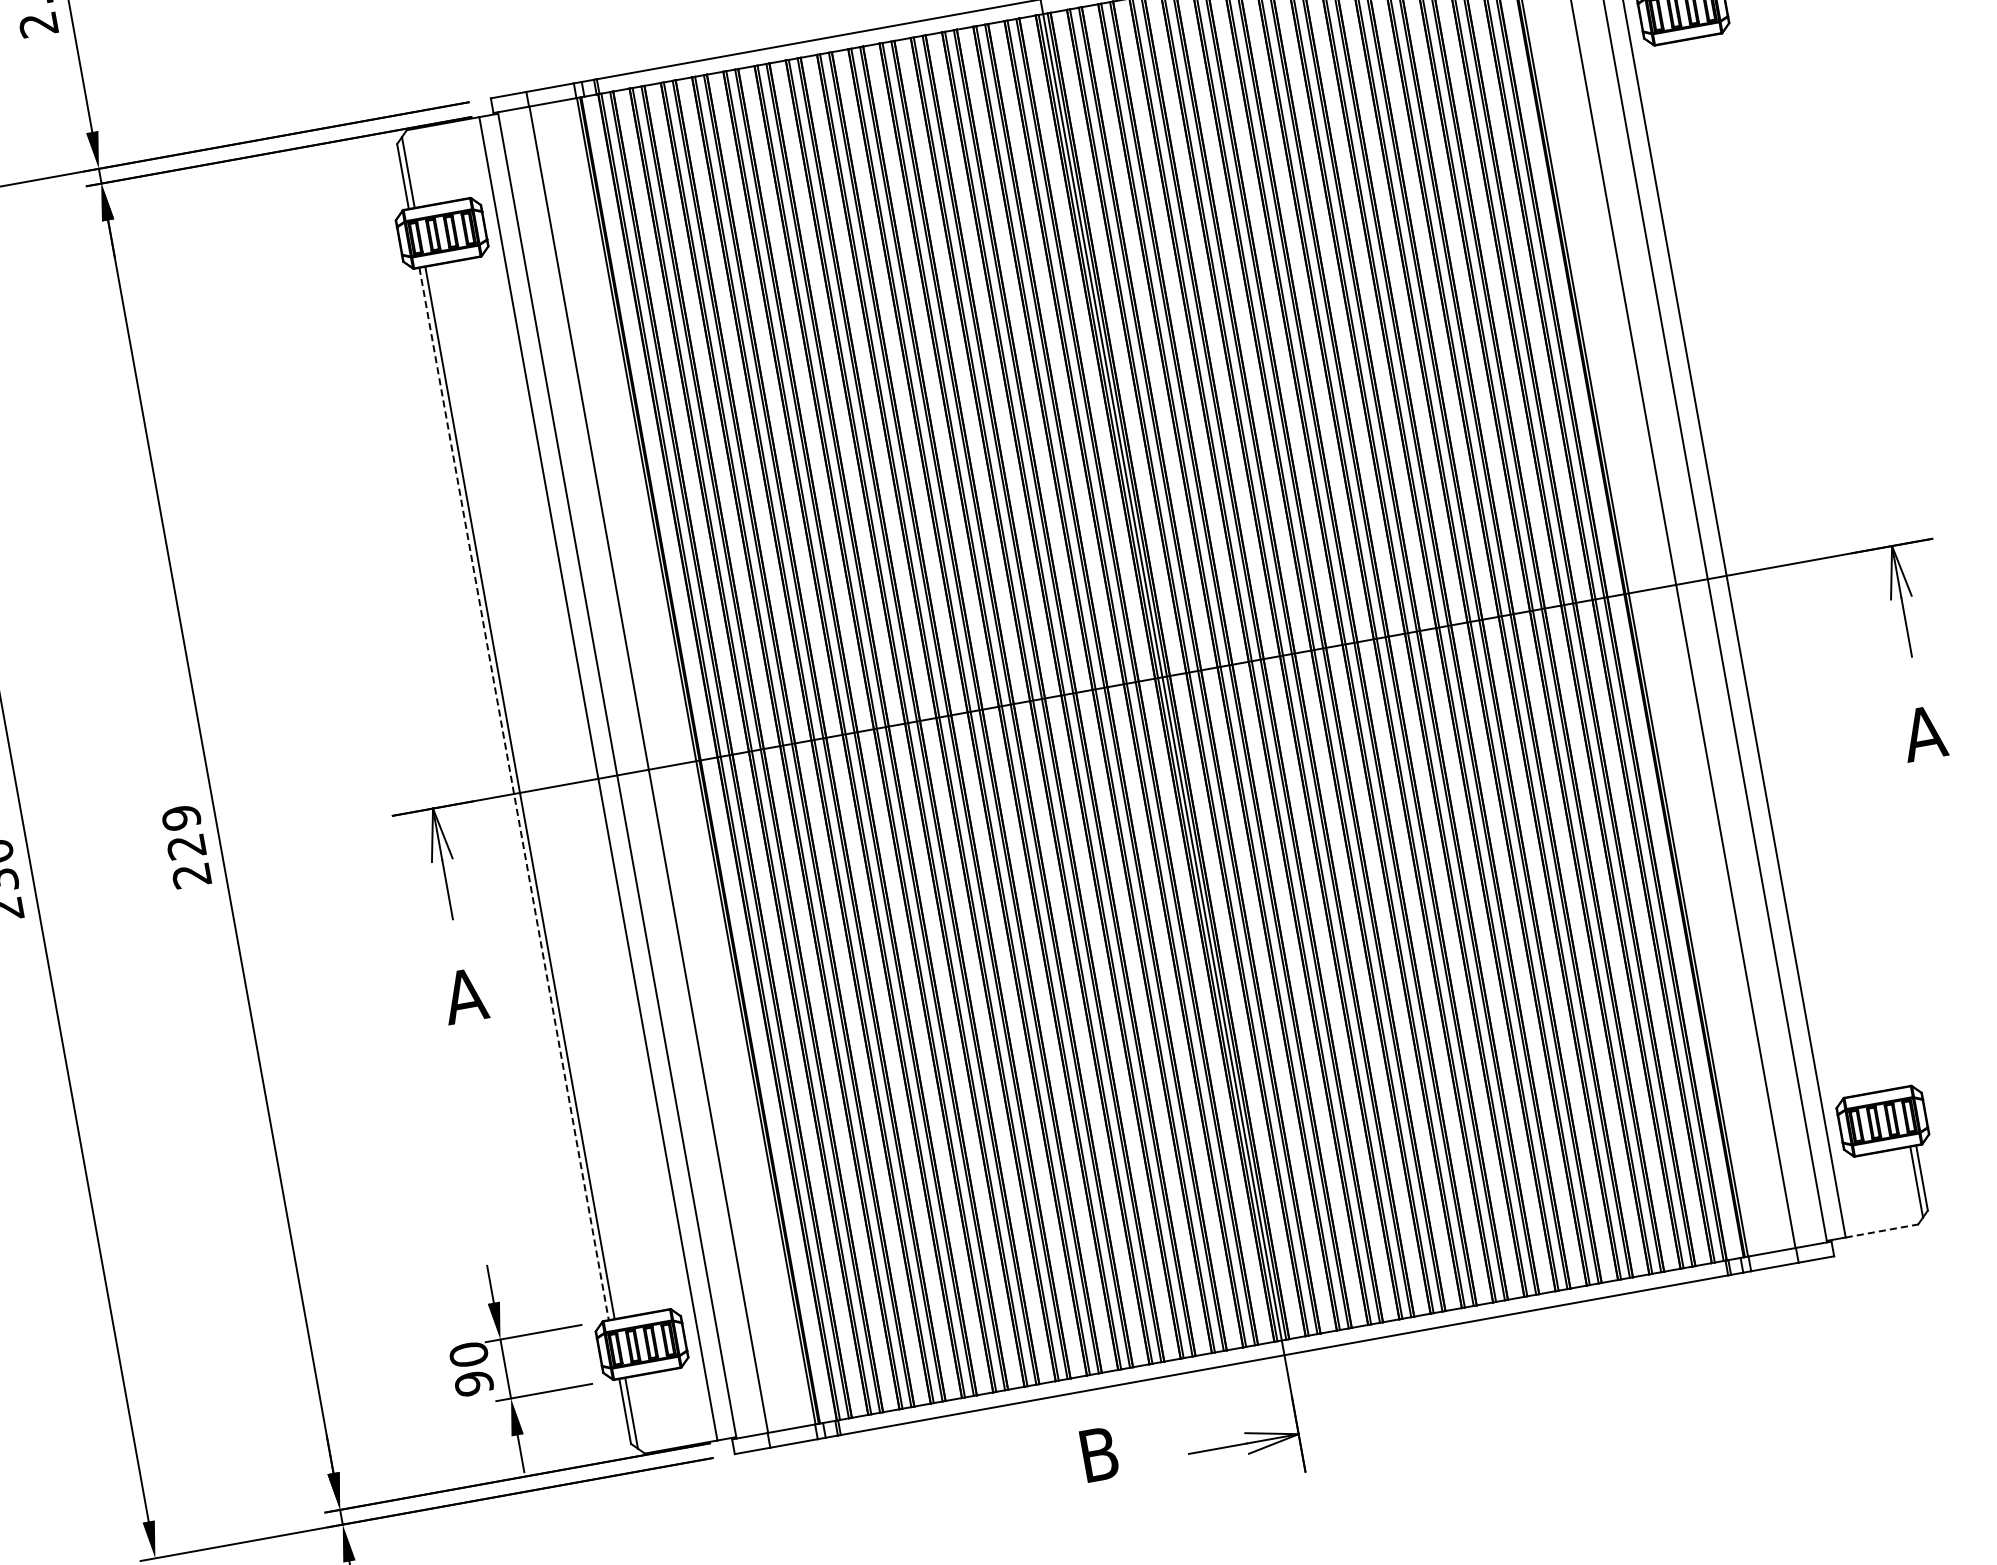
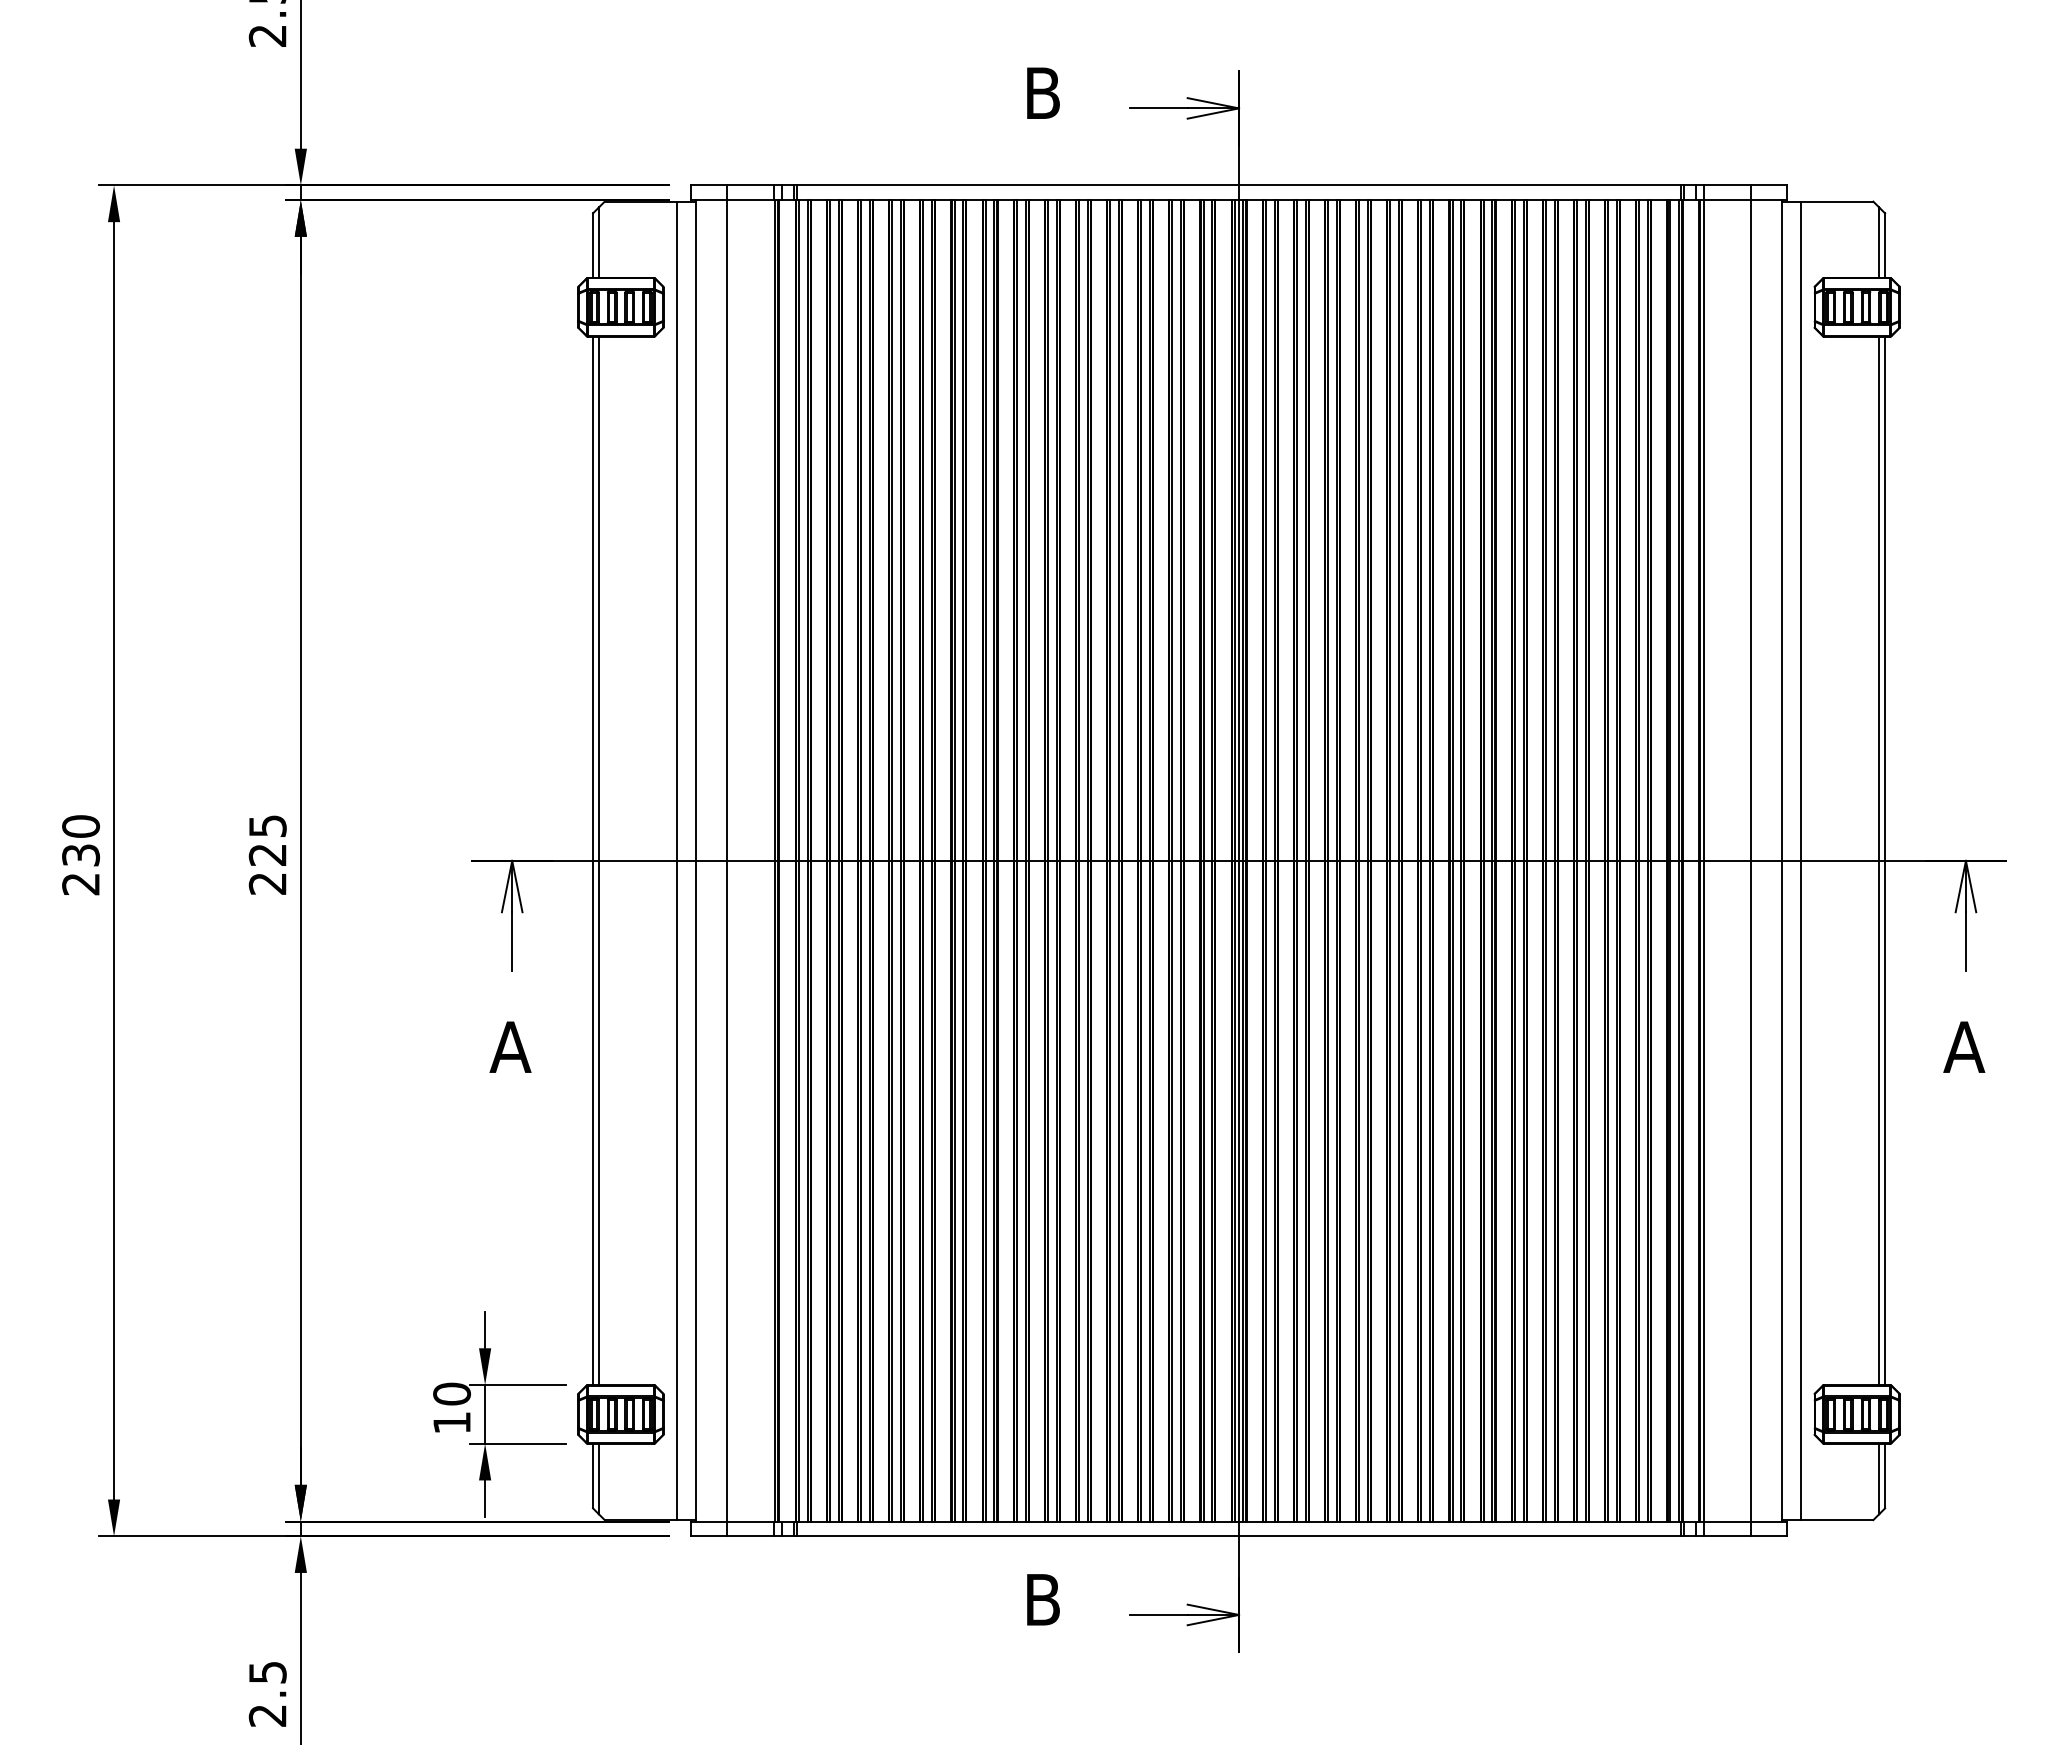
line: (1811, 560) -> (1885, 860), added
line: (1805, 561) -> (1879, 860), added
line: (514, 794) -> (593, 861), dashed -> solid
text: (181, 818) -> (267, 826), 229 -> 225
line: (1882, 1231) -> (1837, 1520), dashed -> solid
text: (474, 1383) -> (452, 1422), 90 -> 10

